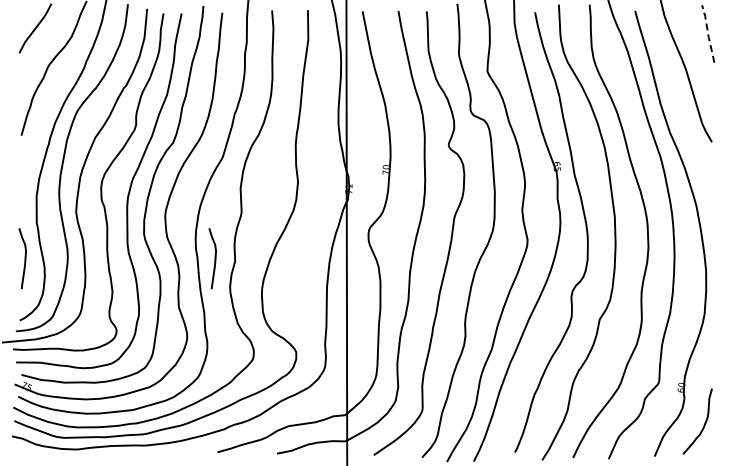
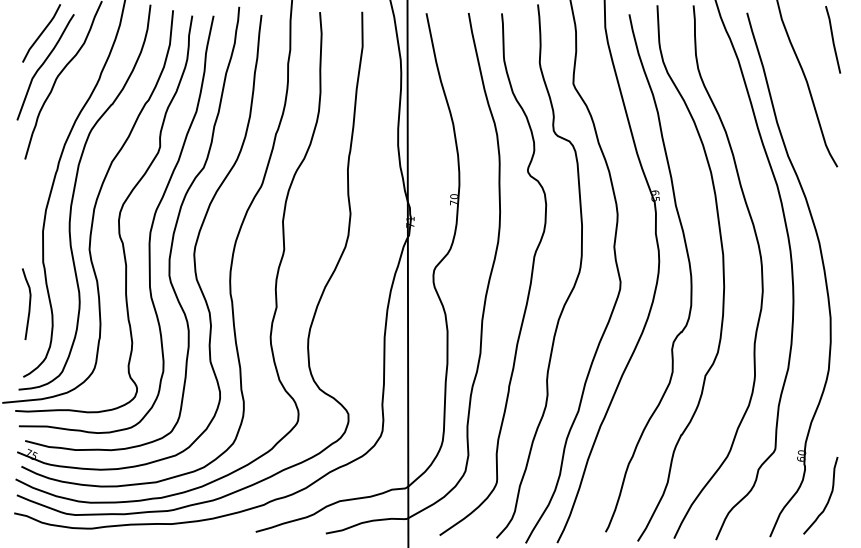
line: (708, 33) -> (833, 39), dashed -> solid
curve: (36, 56) -> (42, 66), added
curve: (214, 258) -> (252, 303), removed

